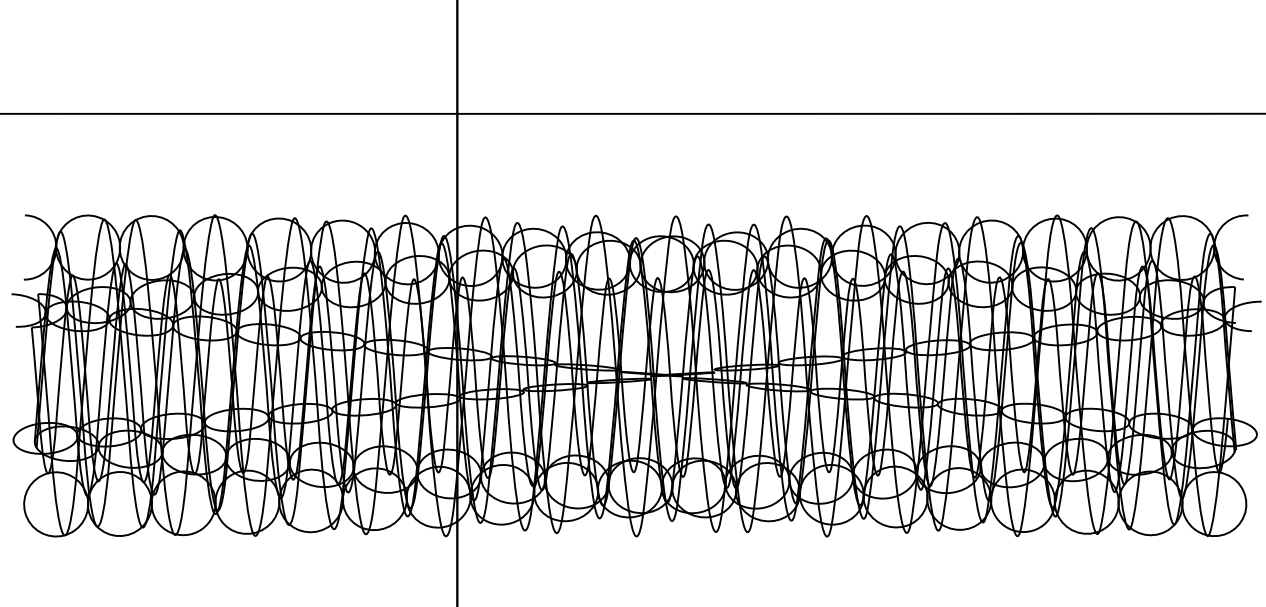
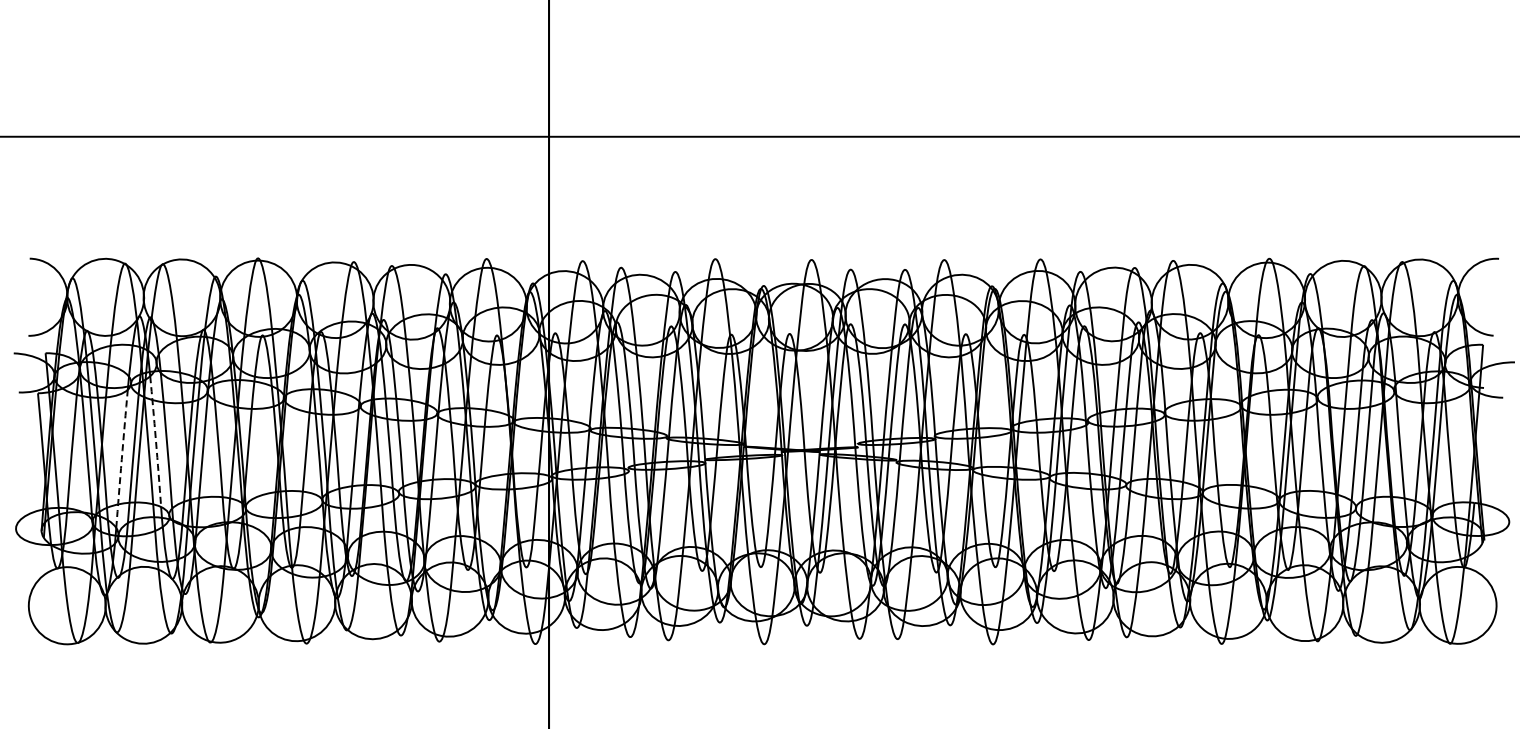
arc: (129, 366) -> (155, 440), solid -> dashed
arc: (101, 382) -> (121, 459), solid -> dashed

